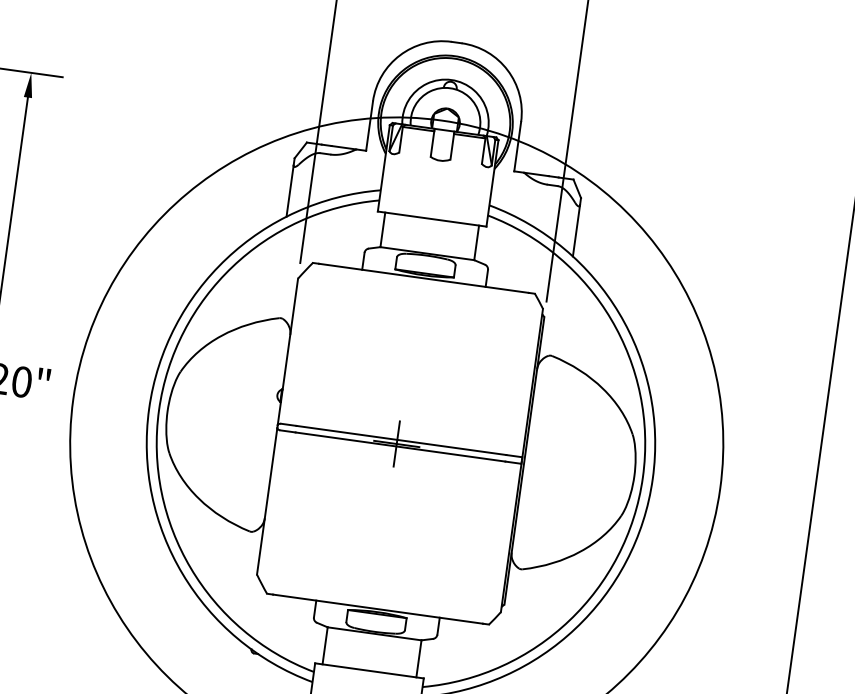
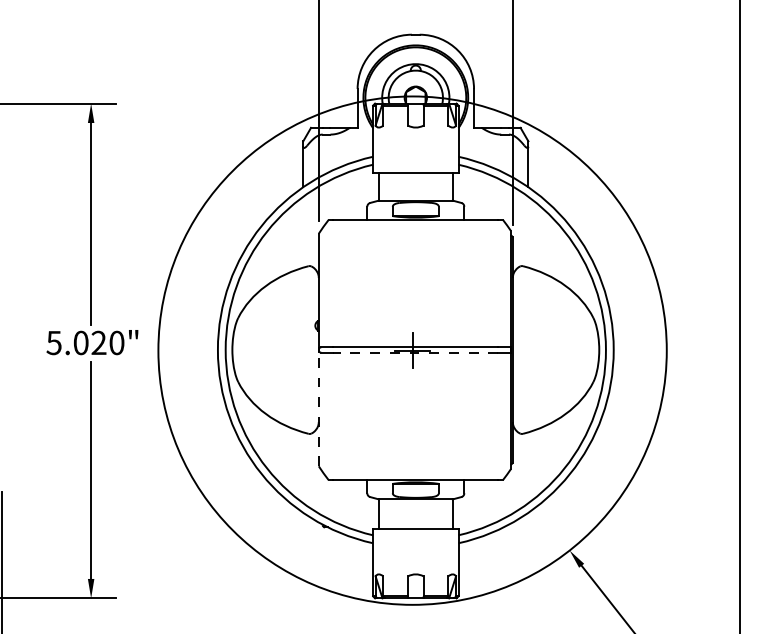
line: (400, 446) -> (415, 352), solid -> dashed
line: (266, 500) -> (318, 408), solid -> dashed

